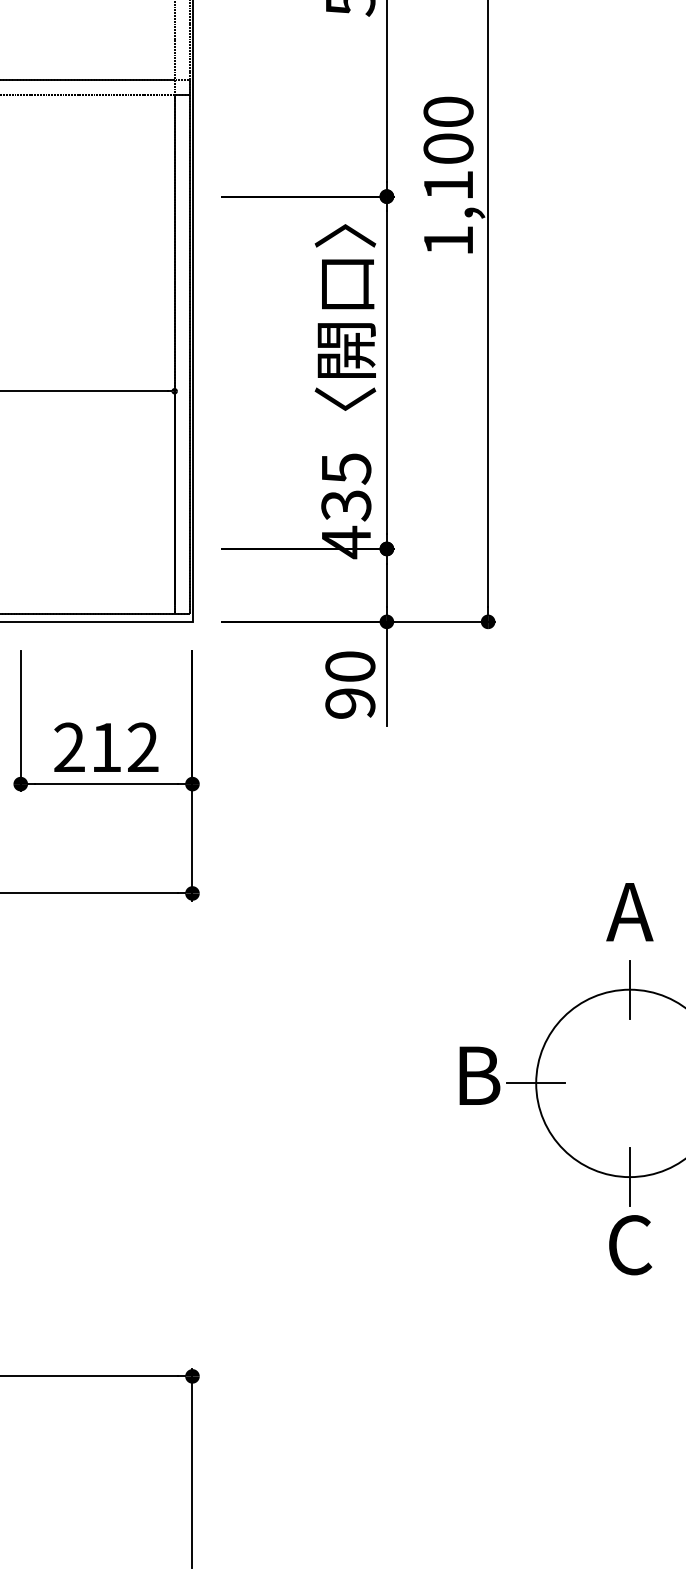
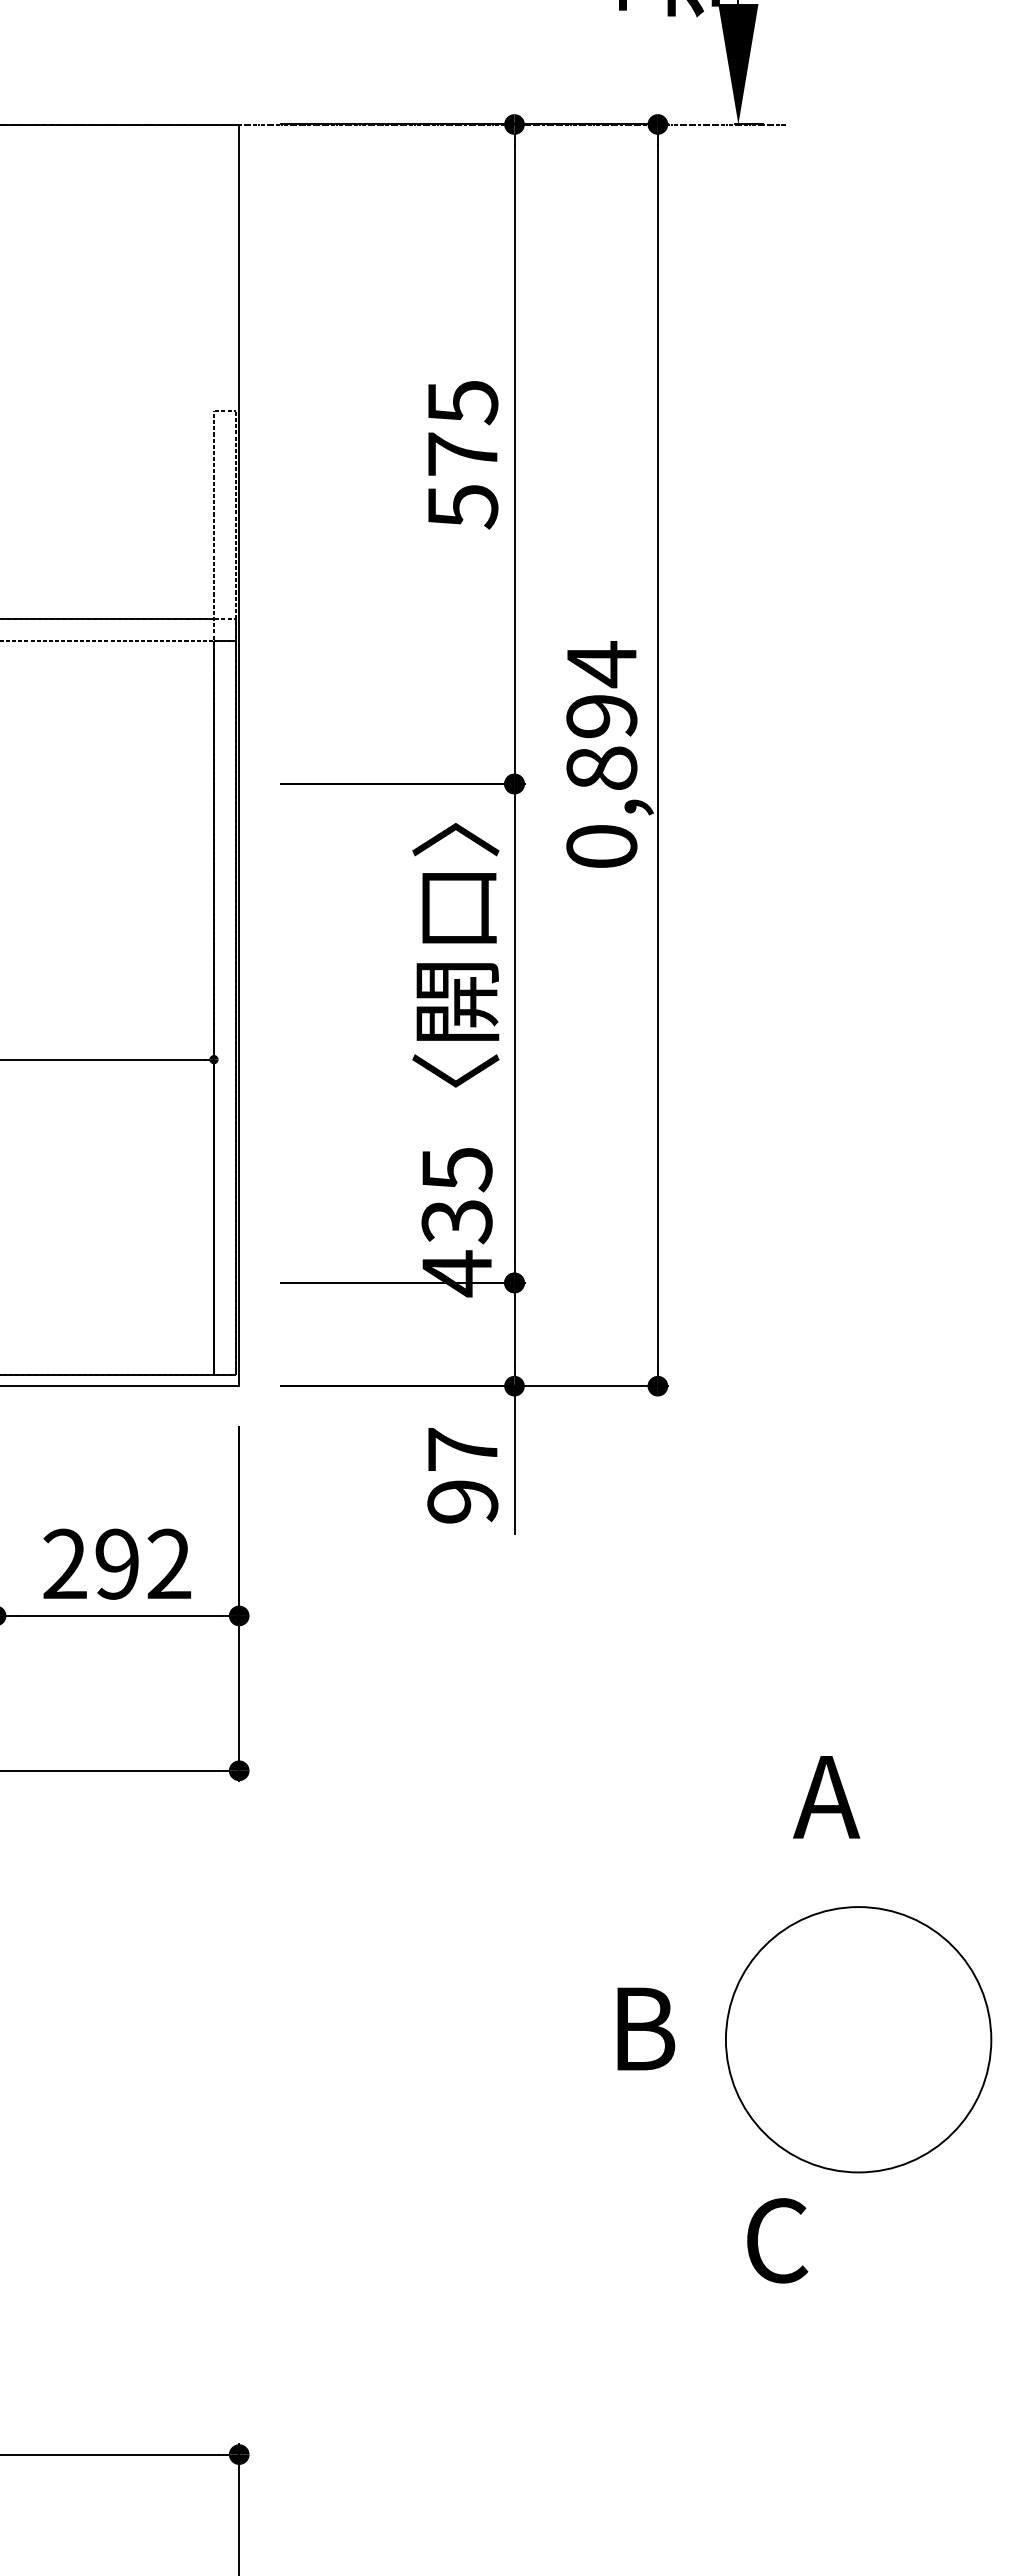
text: (448, 175) -> (601, 754), 1,100 -> 0,894
text: (350, 666) -> (462, 1449), 90 -> 97
text: (105, 747) -> (116, 1563), 212 -> 292
text: (629, 912) -> (826, 1797), moved
line: (629, 989) -> (858, 1906), removed
line: (535, 1083) -> (725, 2039), removed
line: (629, 1177) -> (858, 2172), removed
text: (630, 1244) -> (777, 2240), moved

